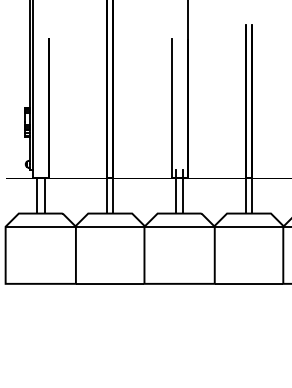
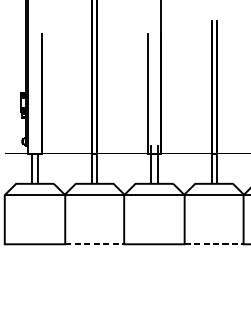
line: (110, 283) -> (94, 243), solid -> dashed
line: (249, 283) -> (214, 243), solid -> dashed

